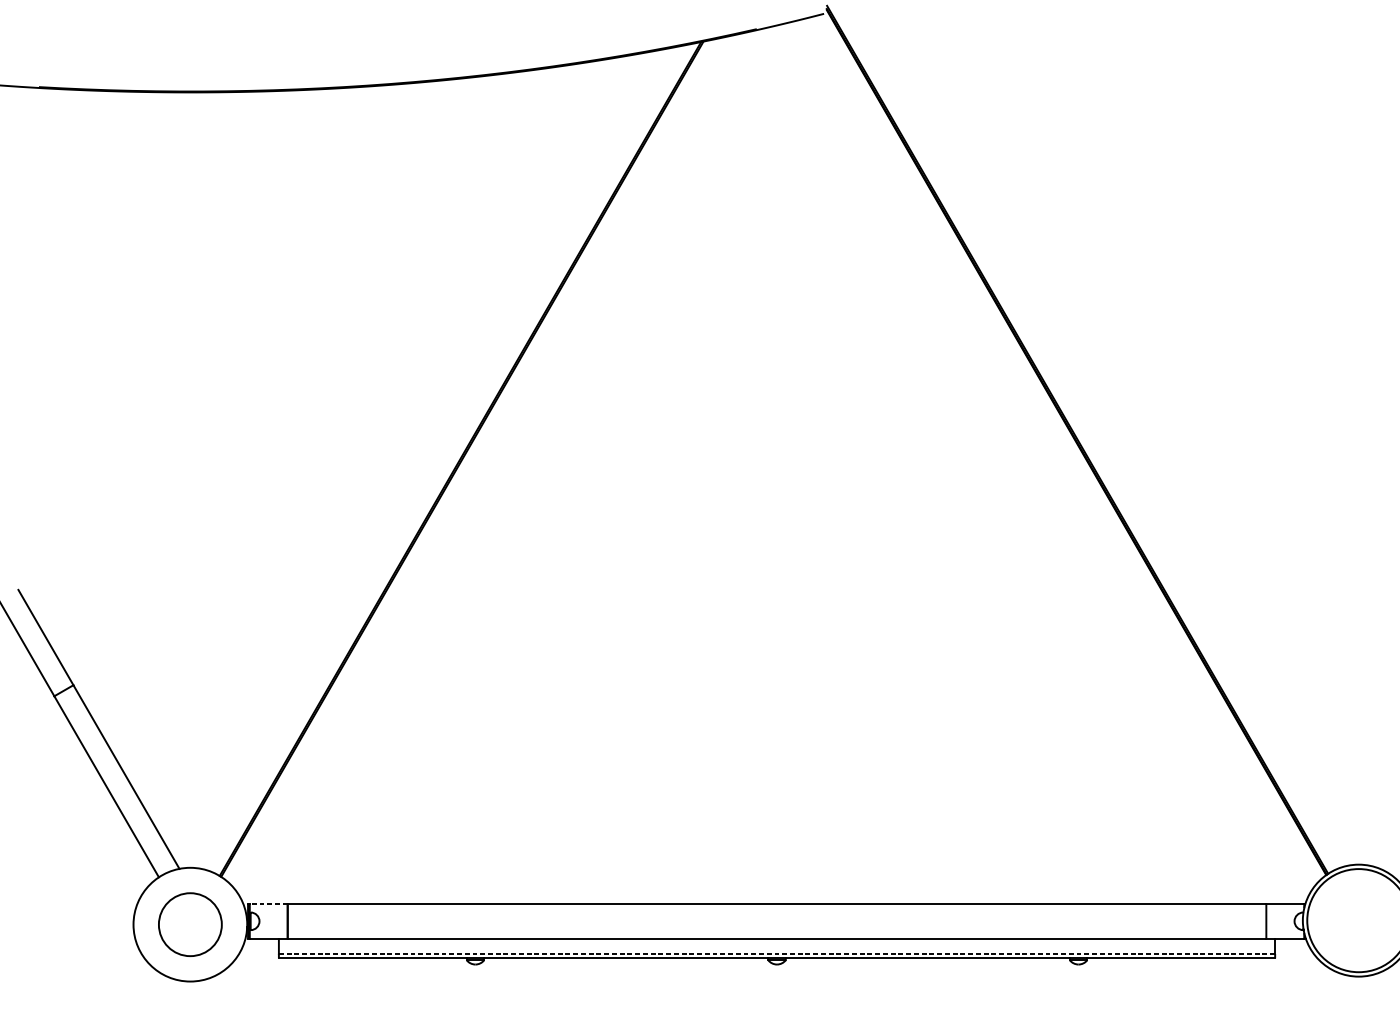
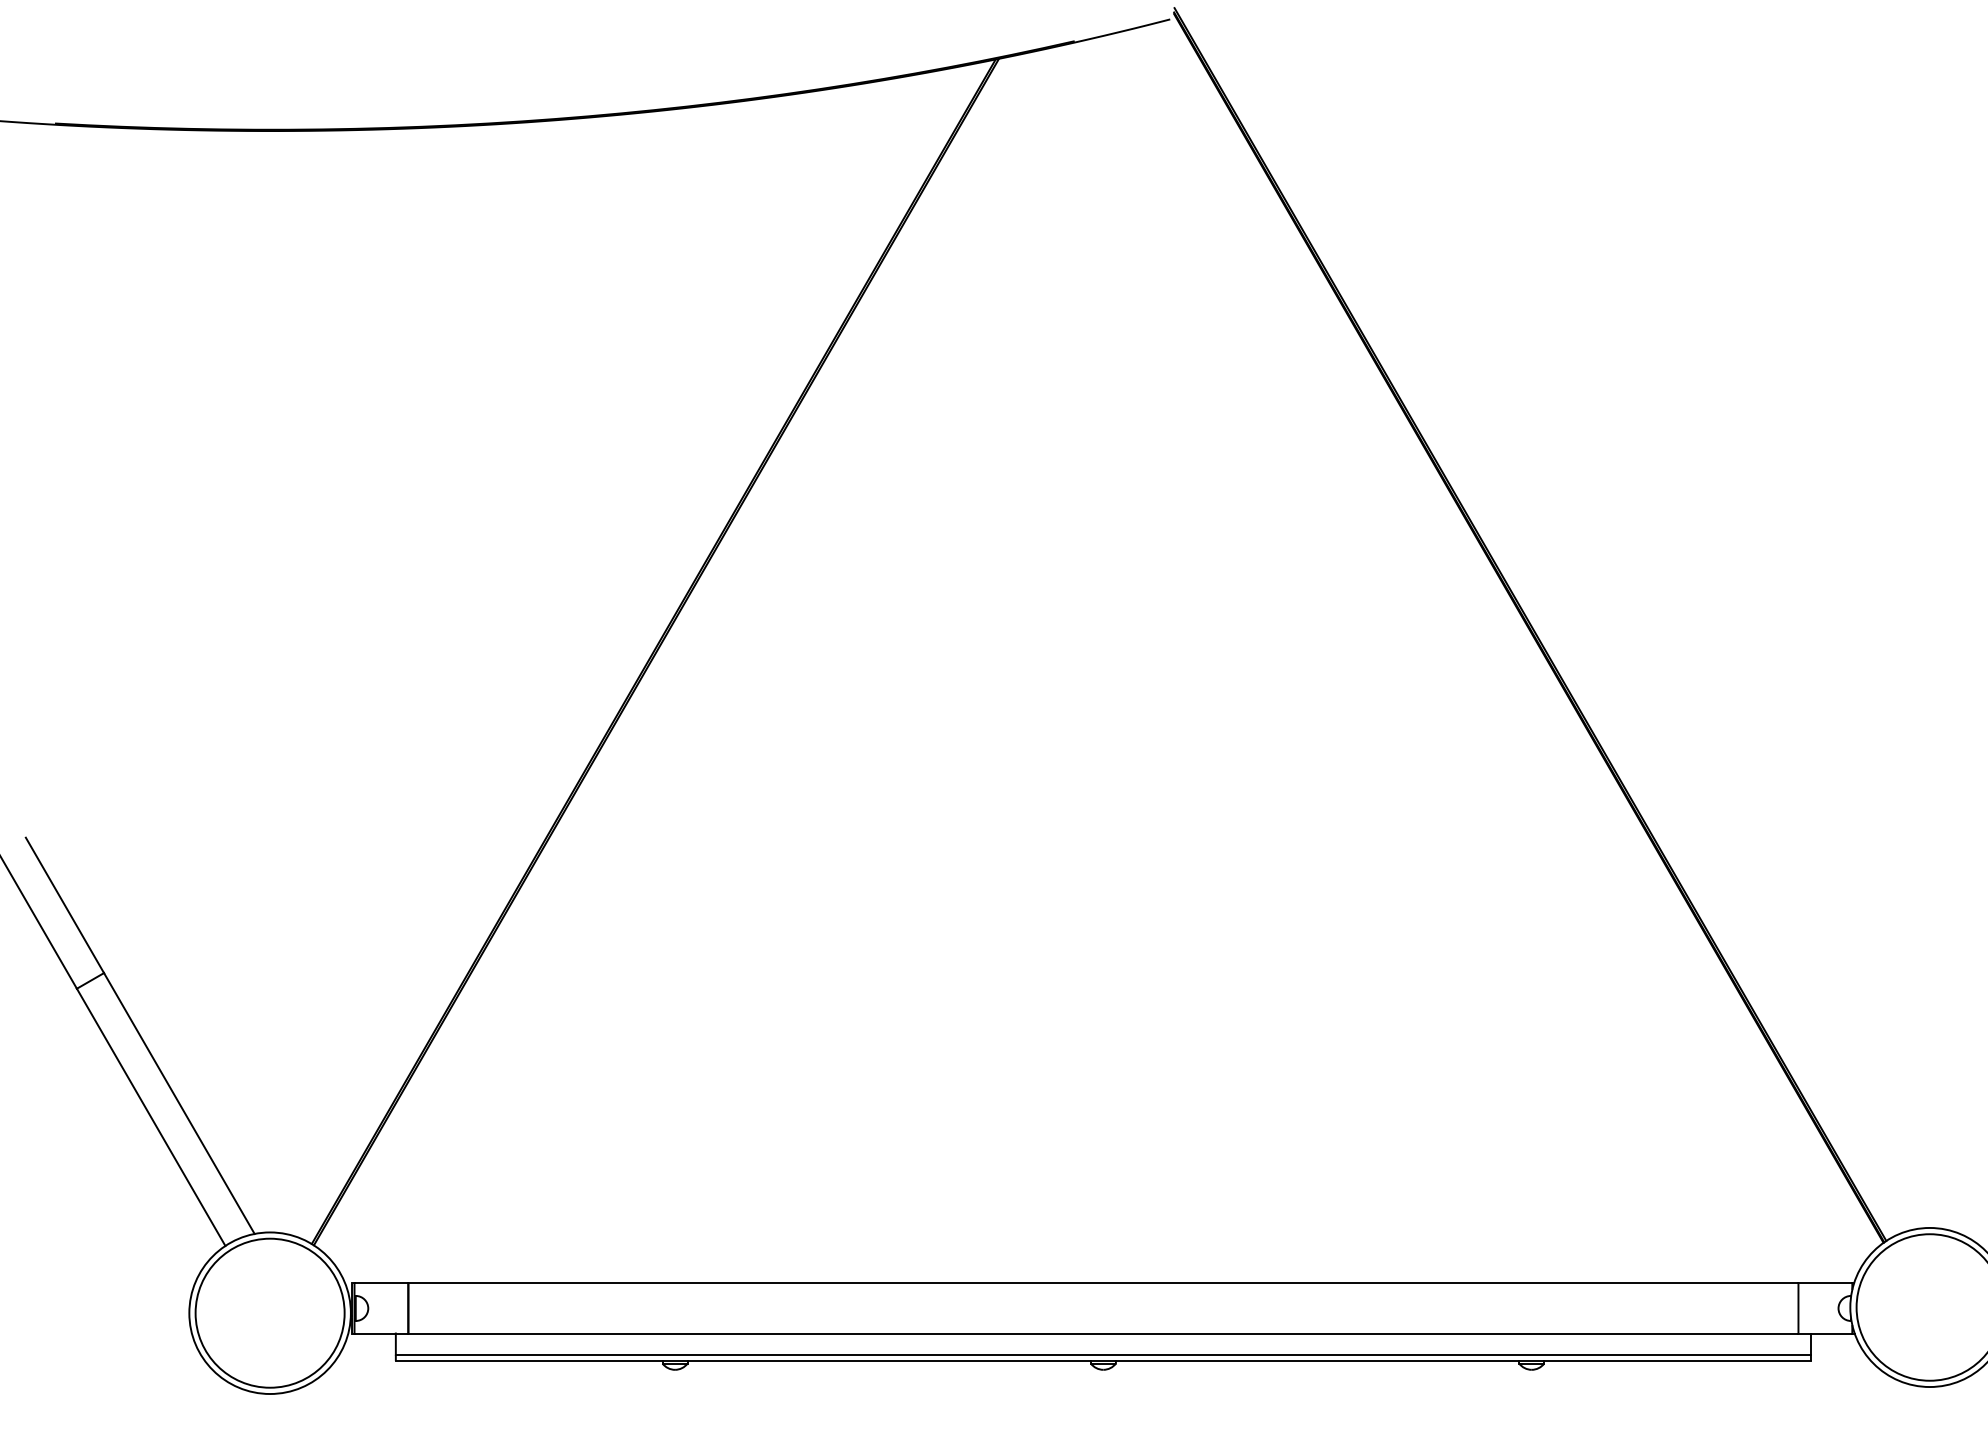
line: (268, 903) -> (381, 1283), dashed -> solid
circle: (189, 924) -> (269, 1312), size x1.67
line: (777, 953) -> (1103, 1354), dashed -> solid

